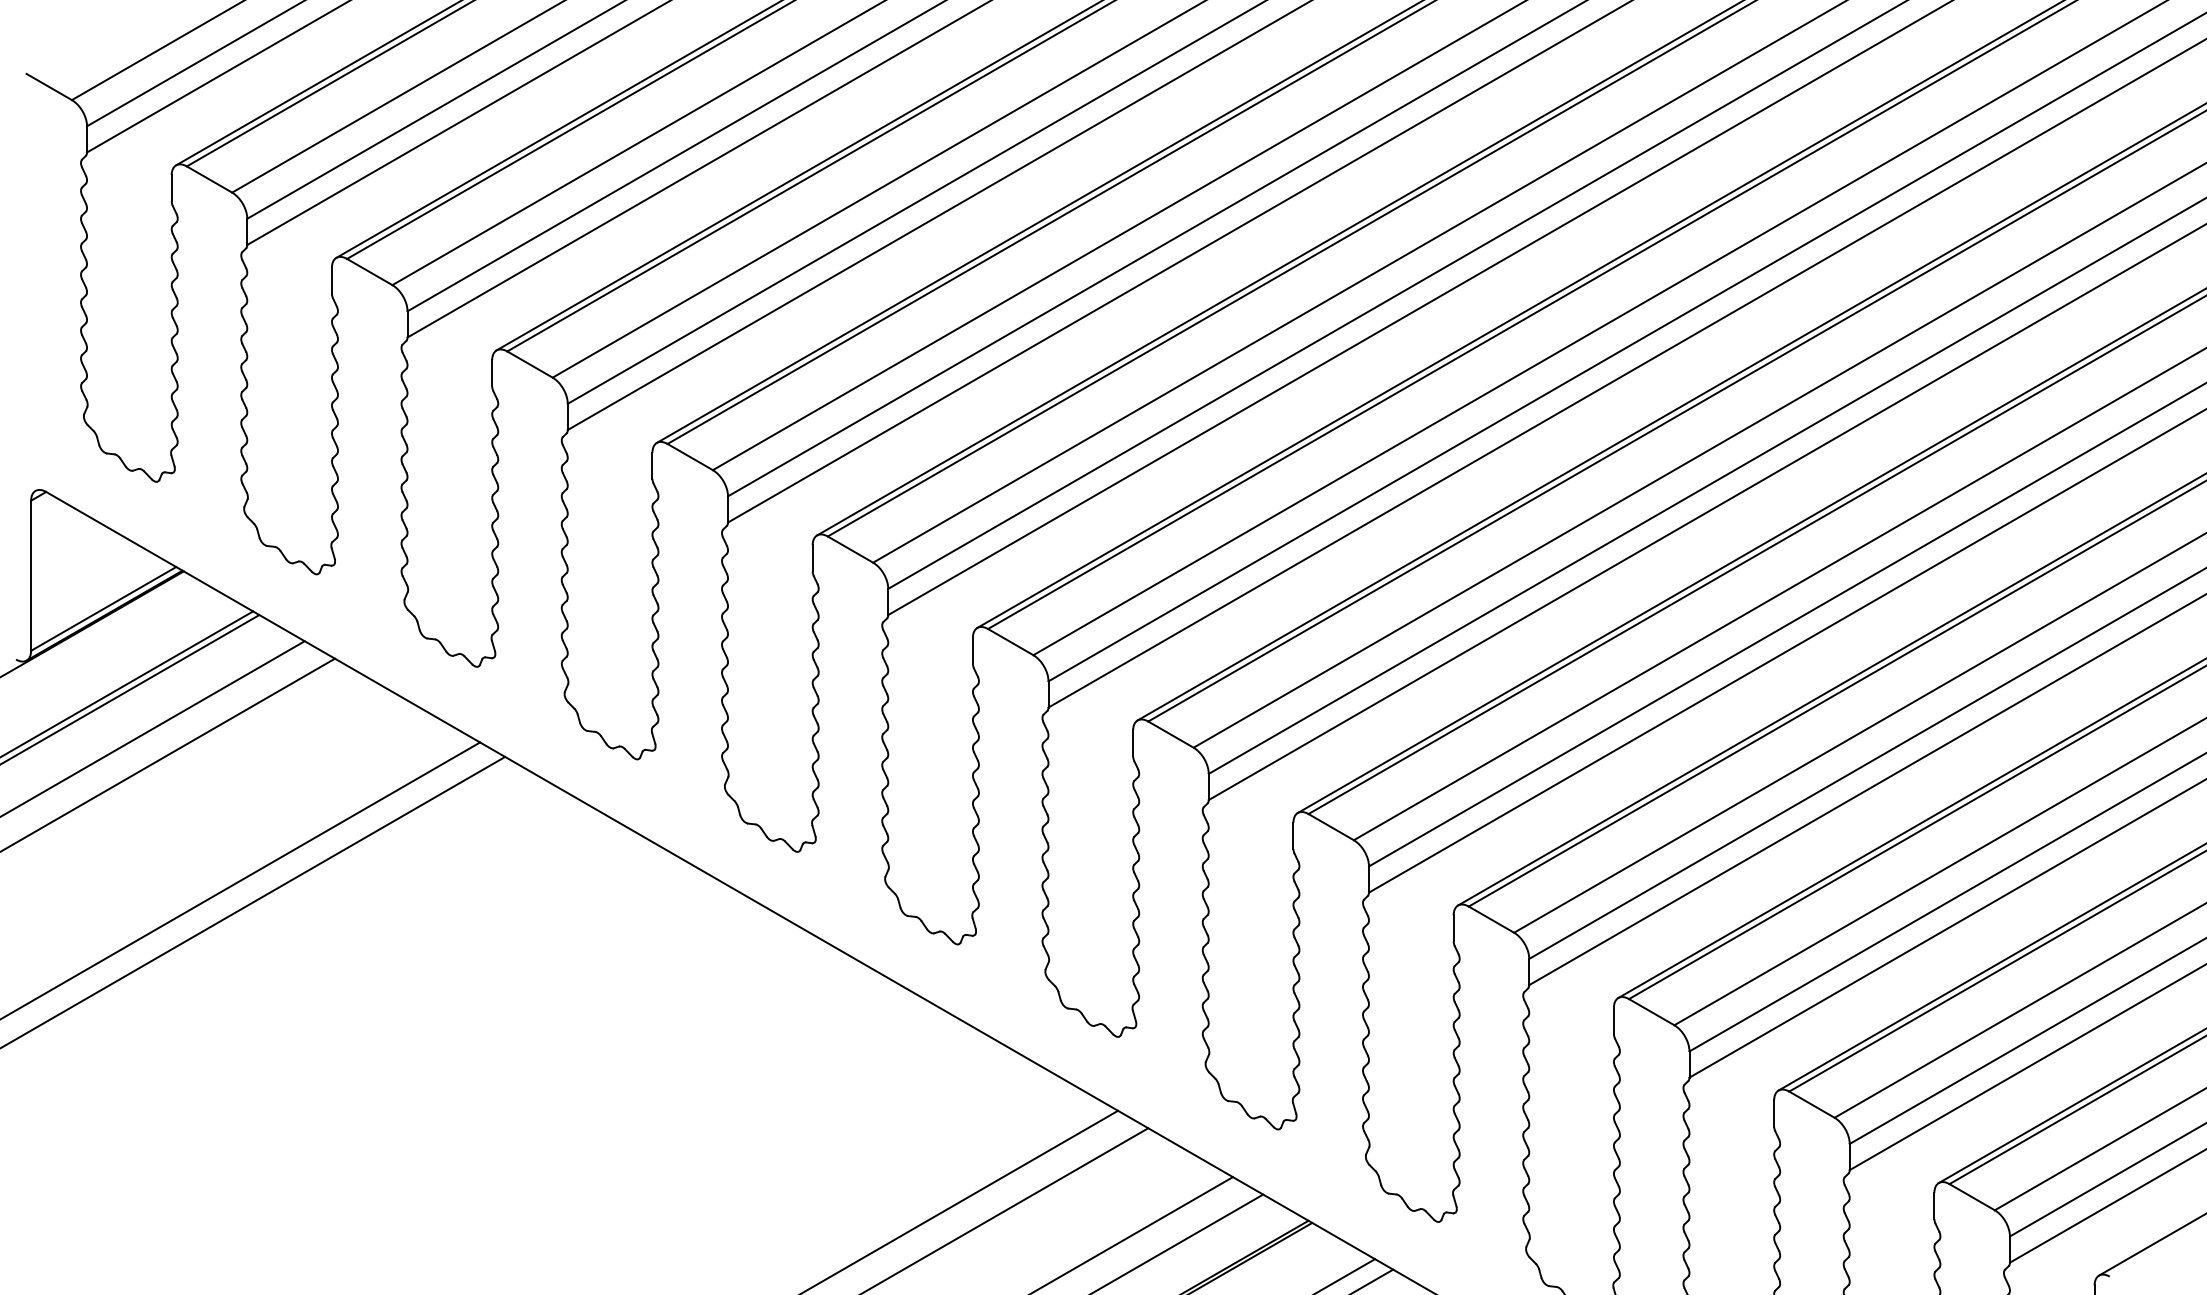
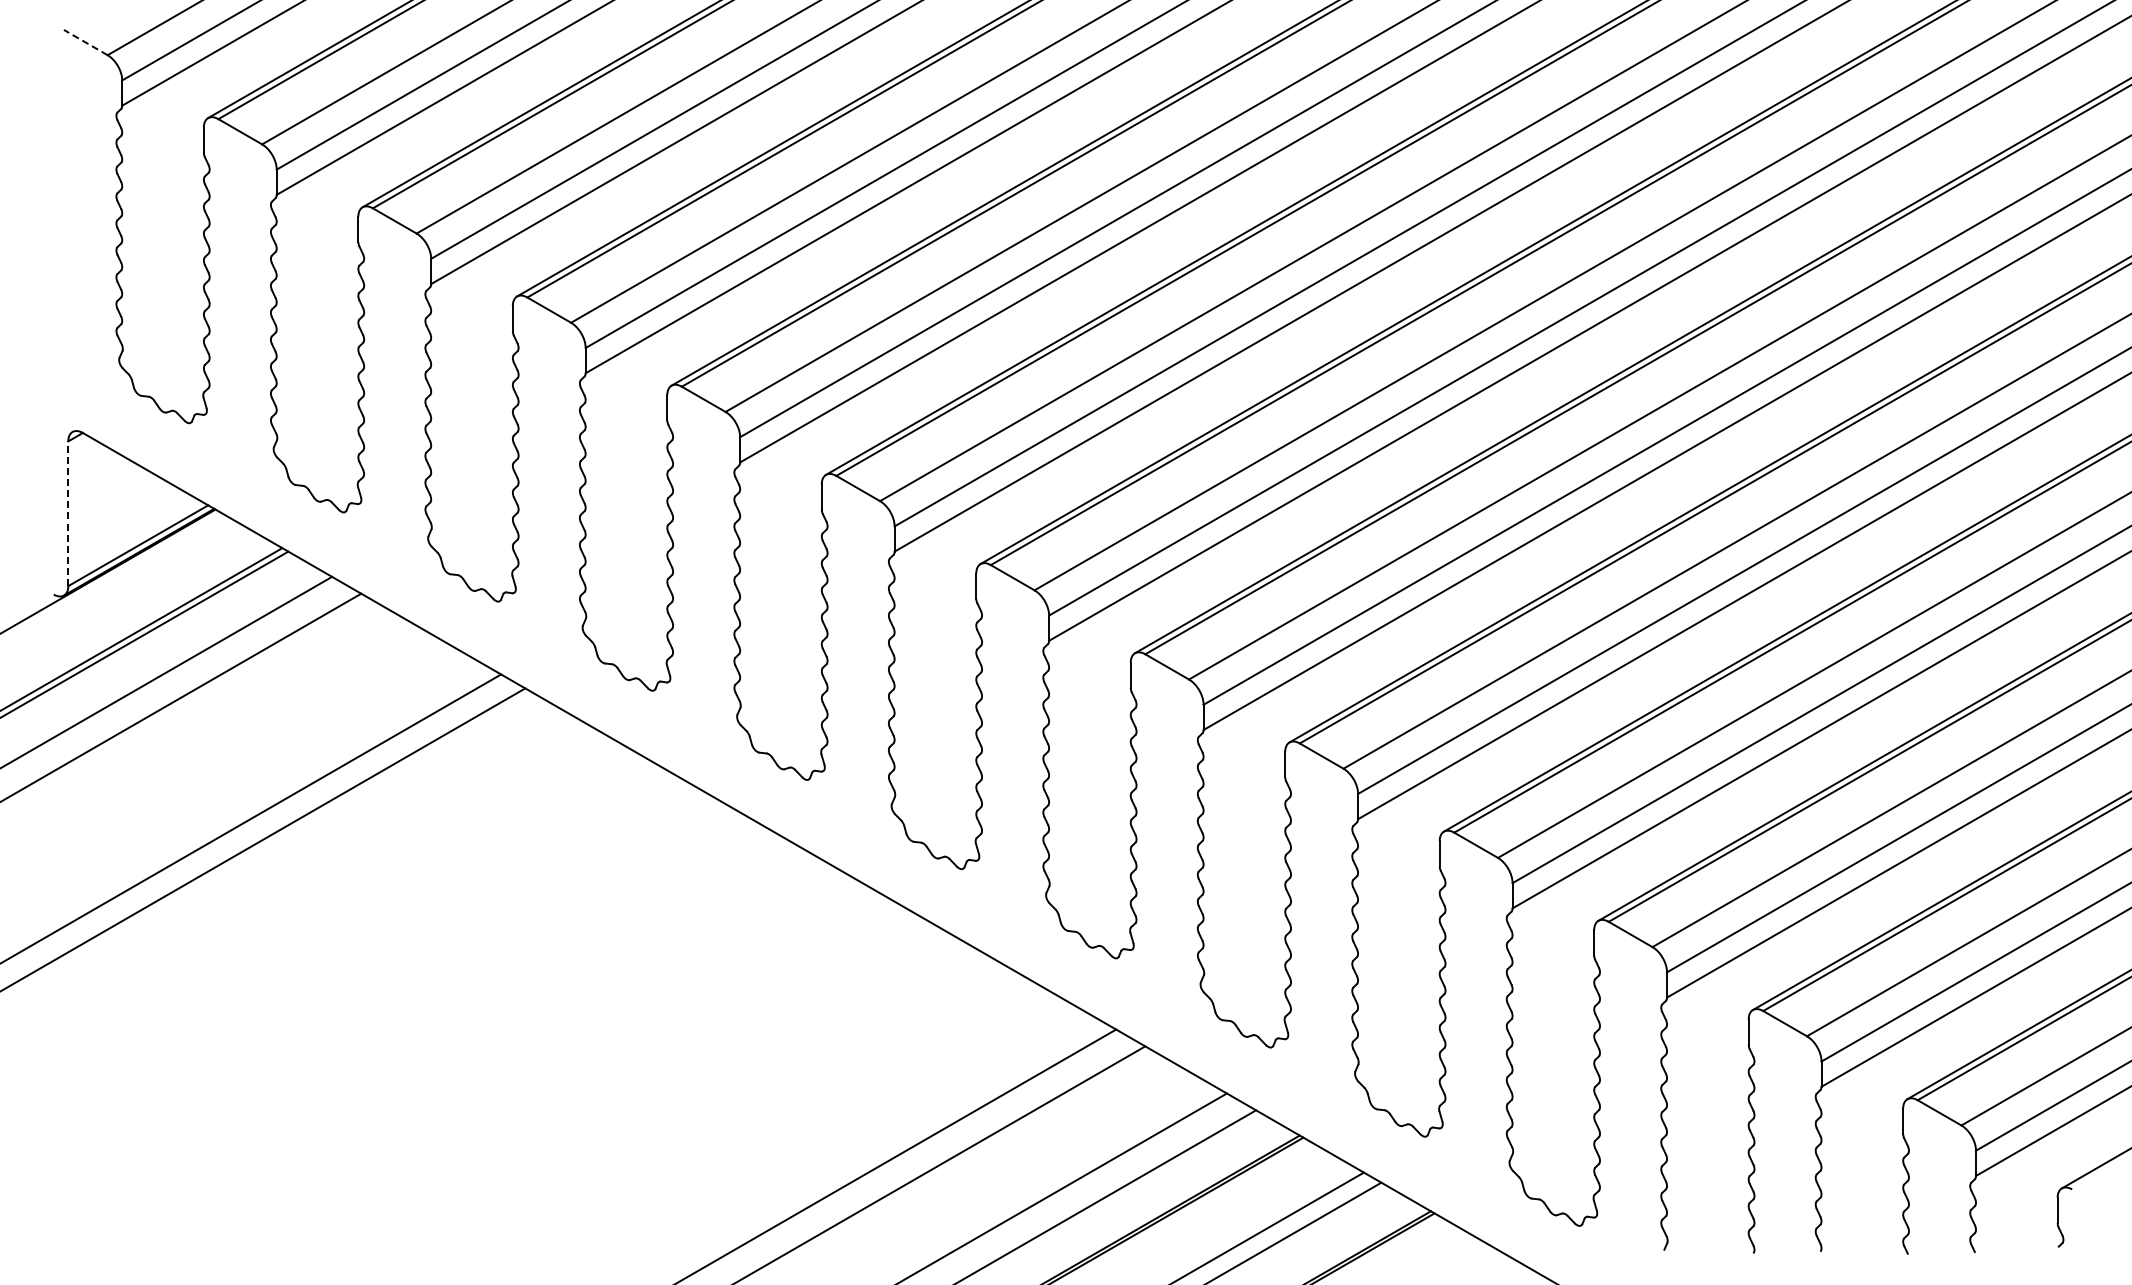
line: (48, 86) -> (85, 42), solid -> dashed
line: (31, 575) -> (68, 513), solid -> dashed

